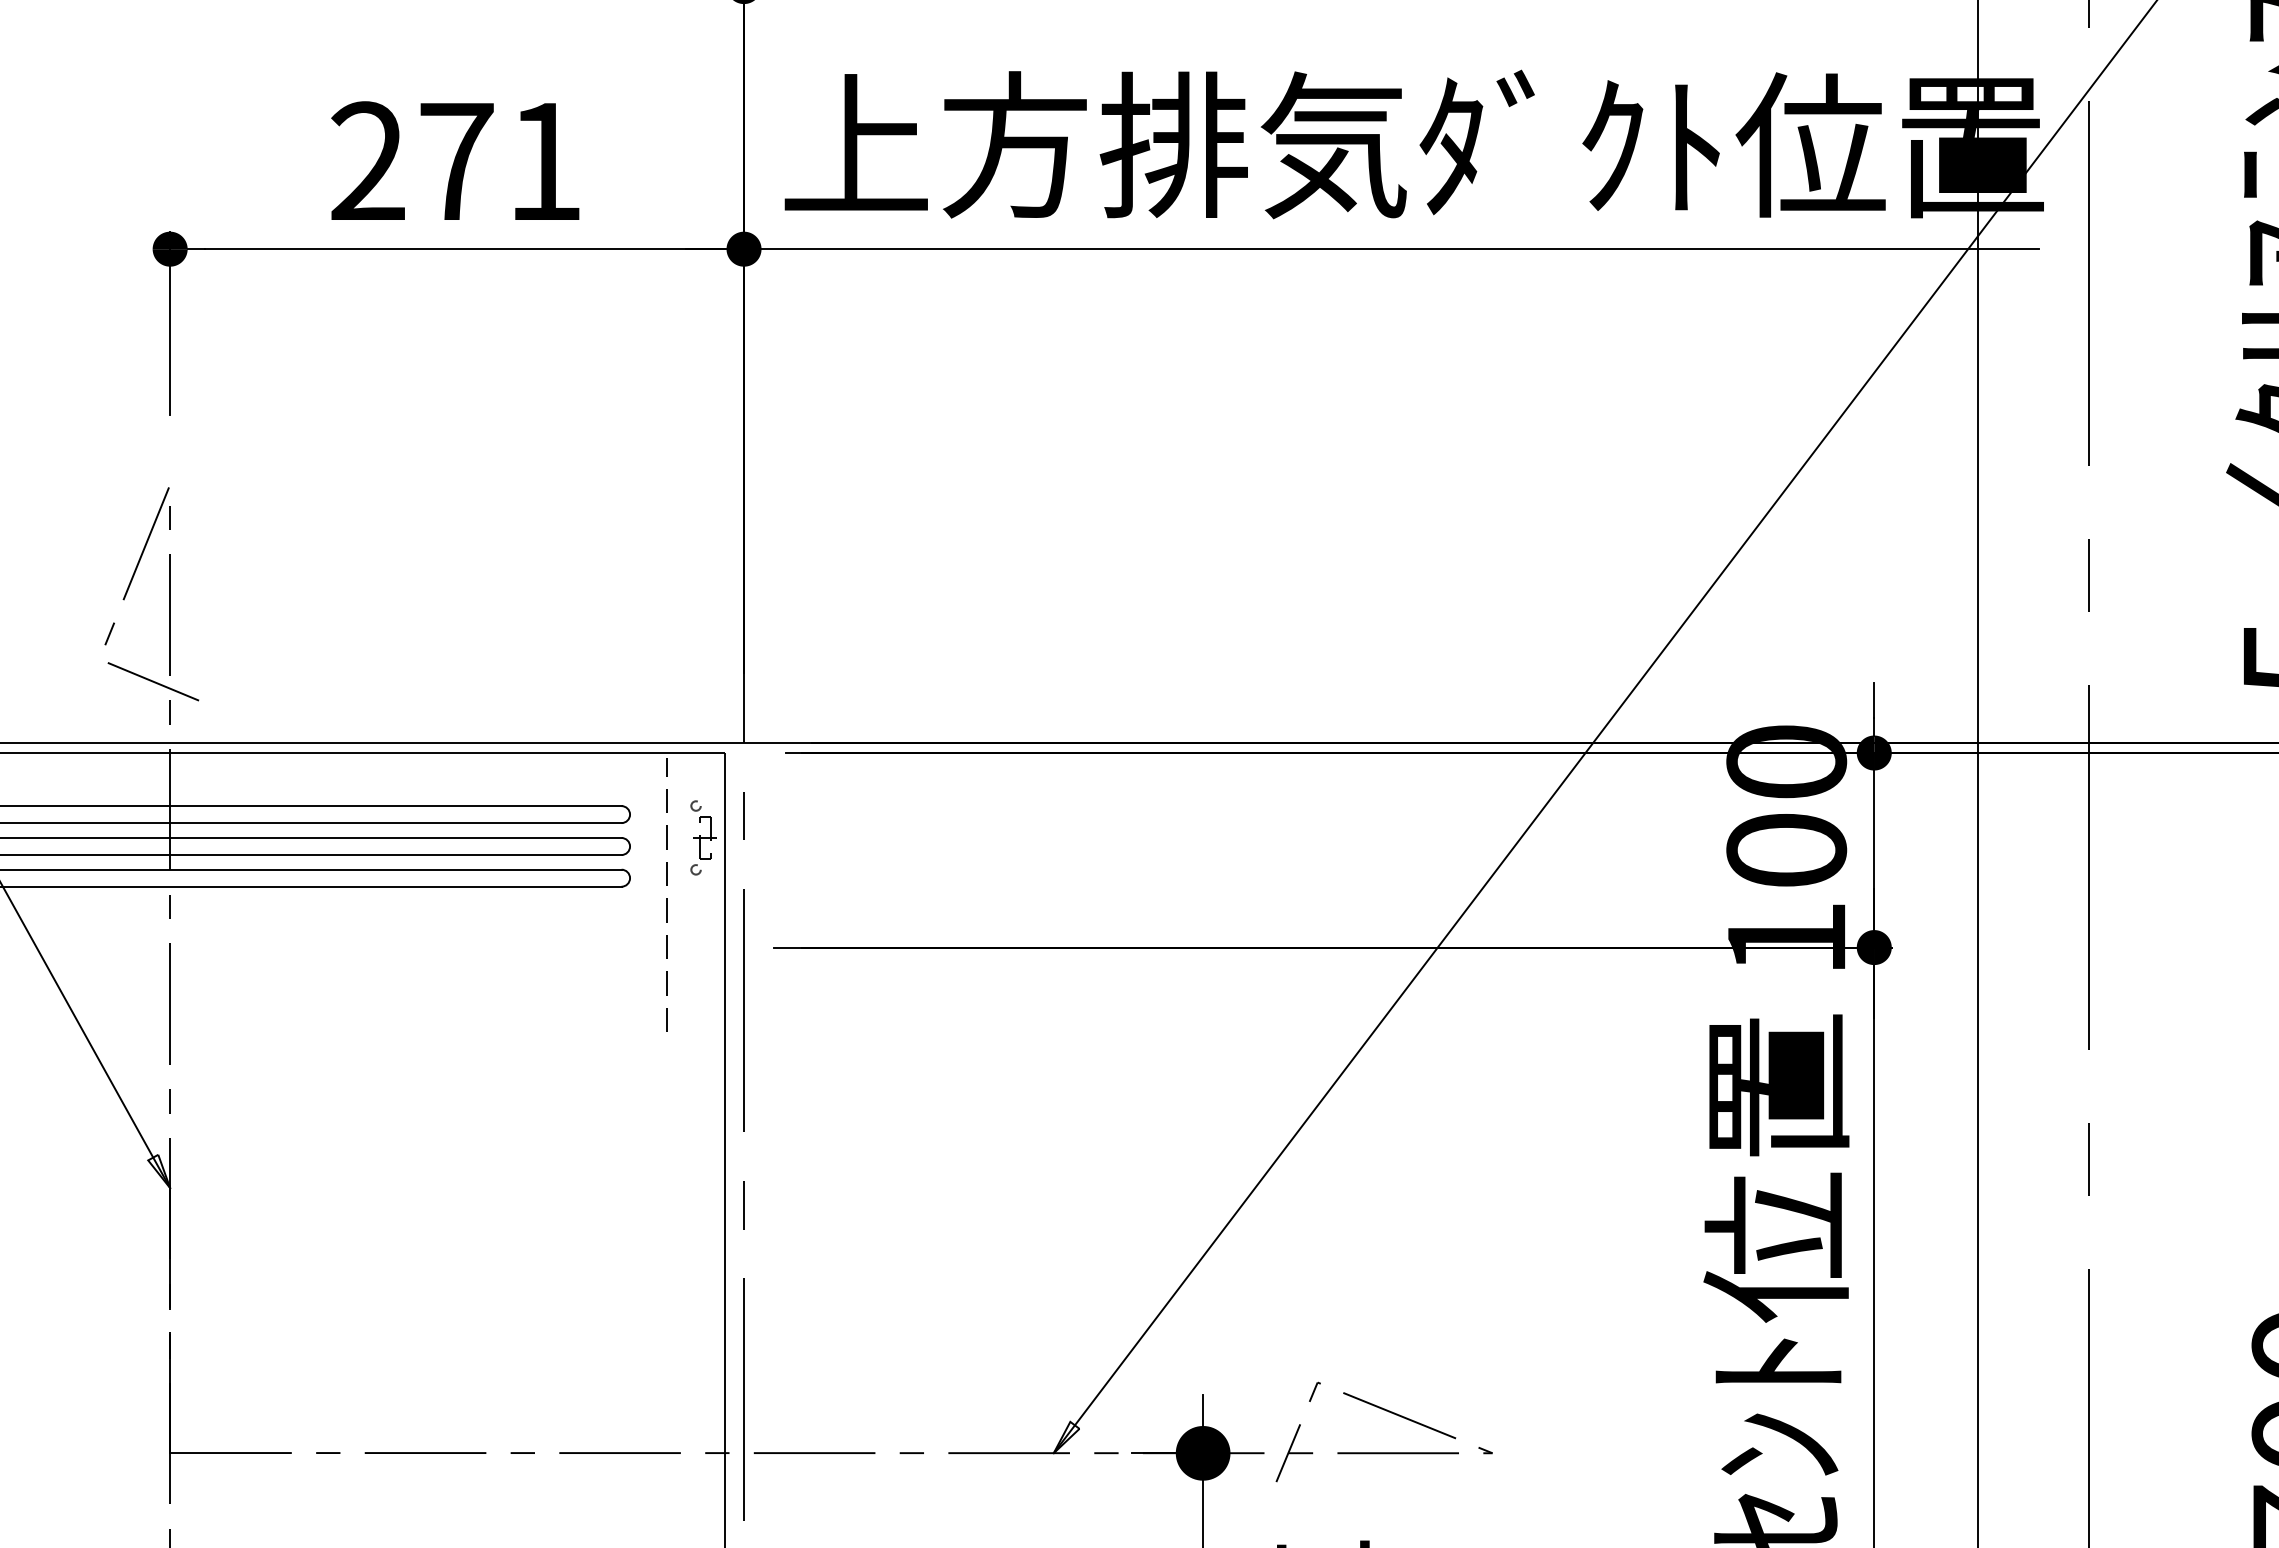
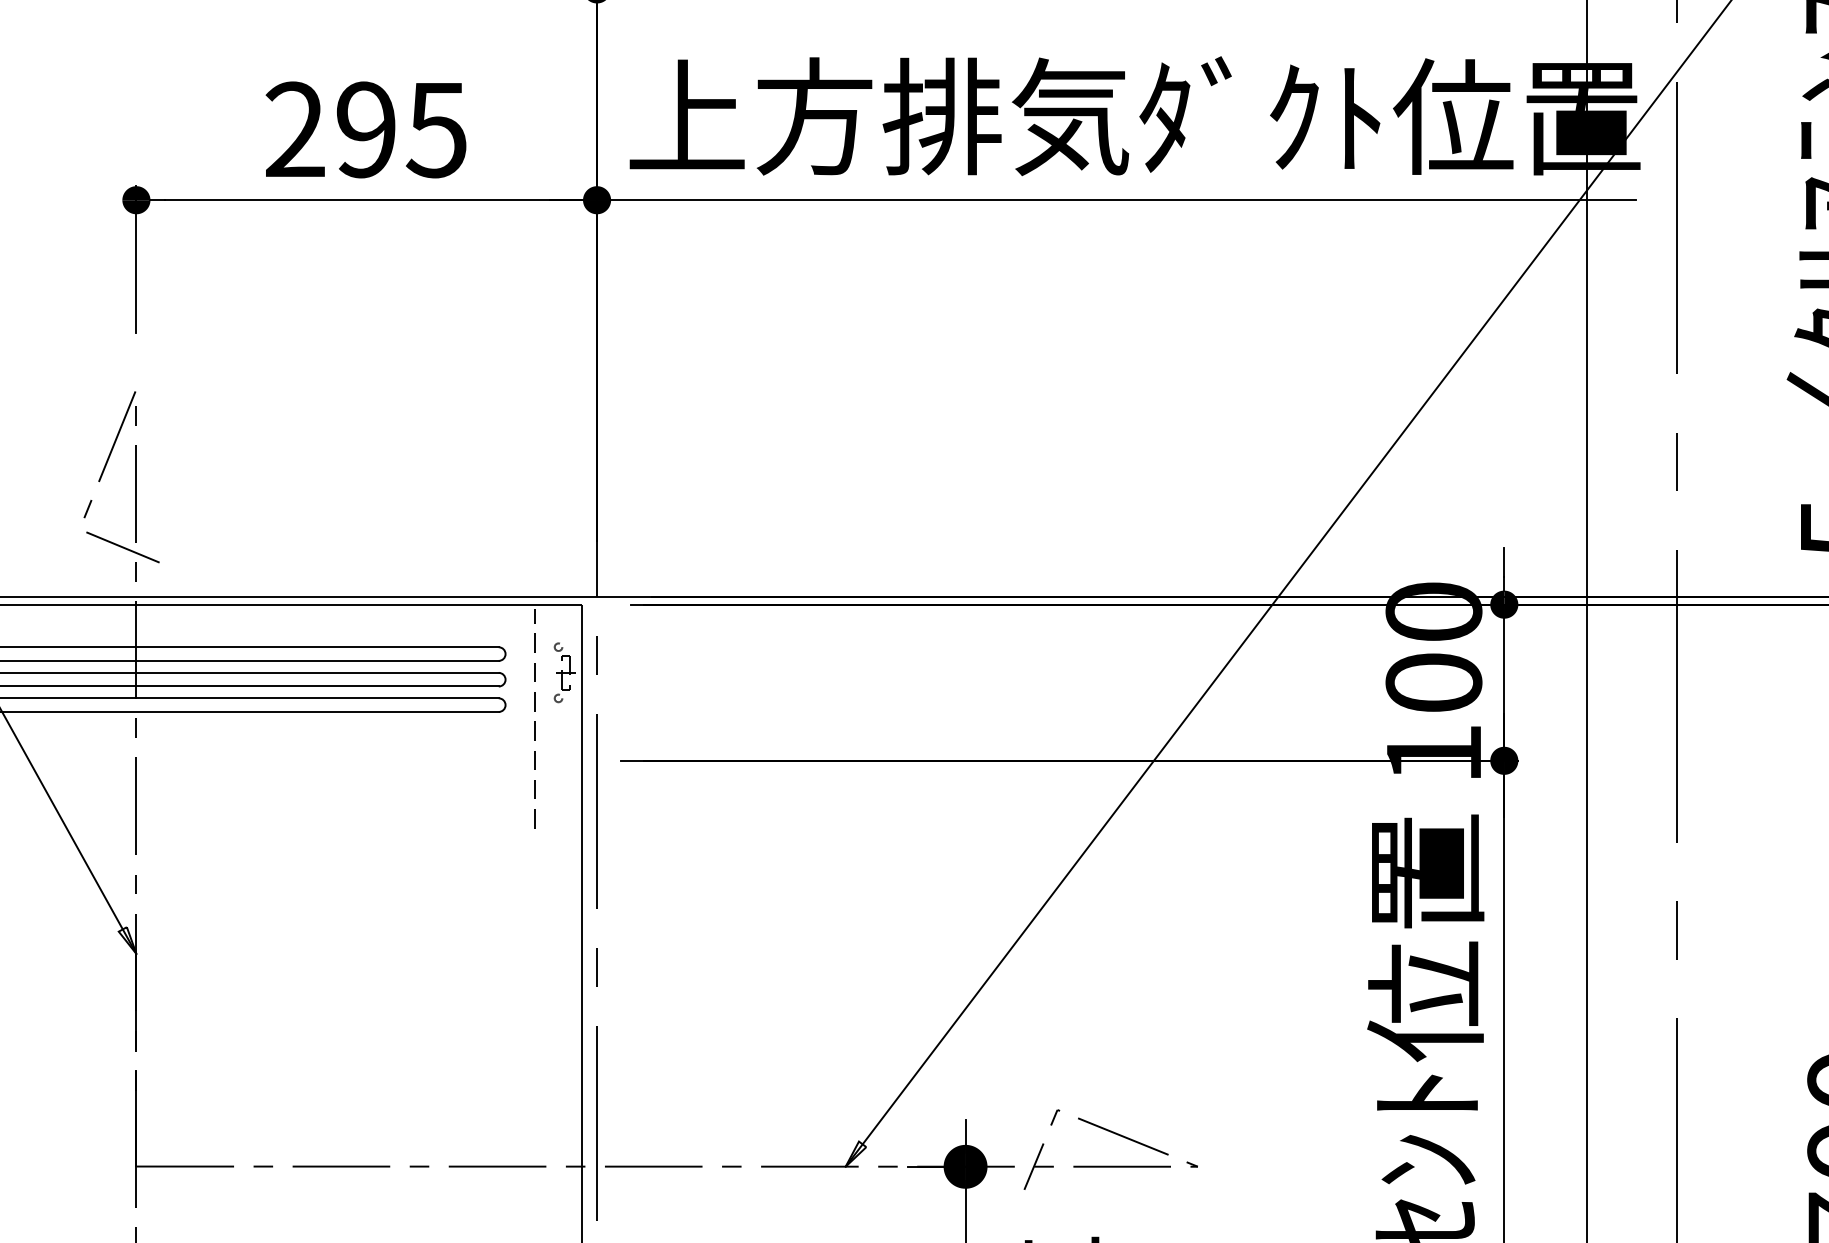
text: (500, 161) -> (401, 129), 271 -> 295

